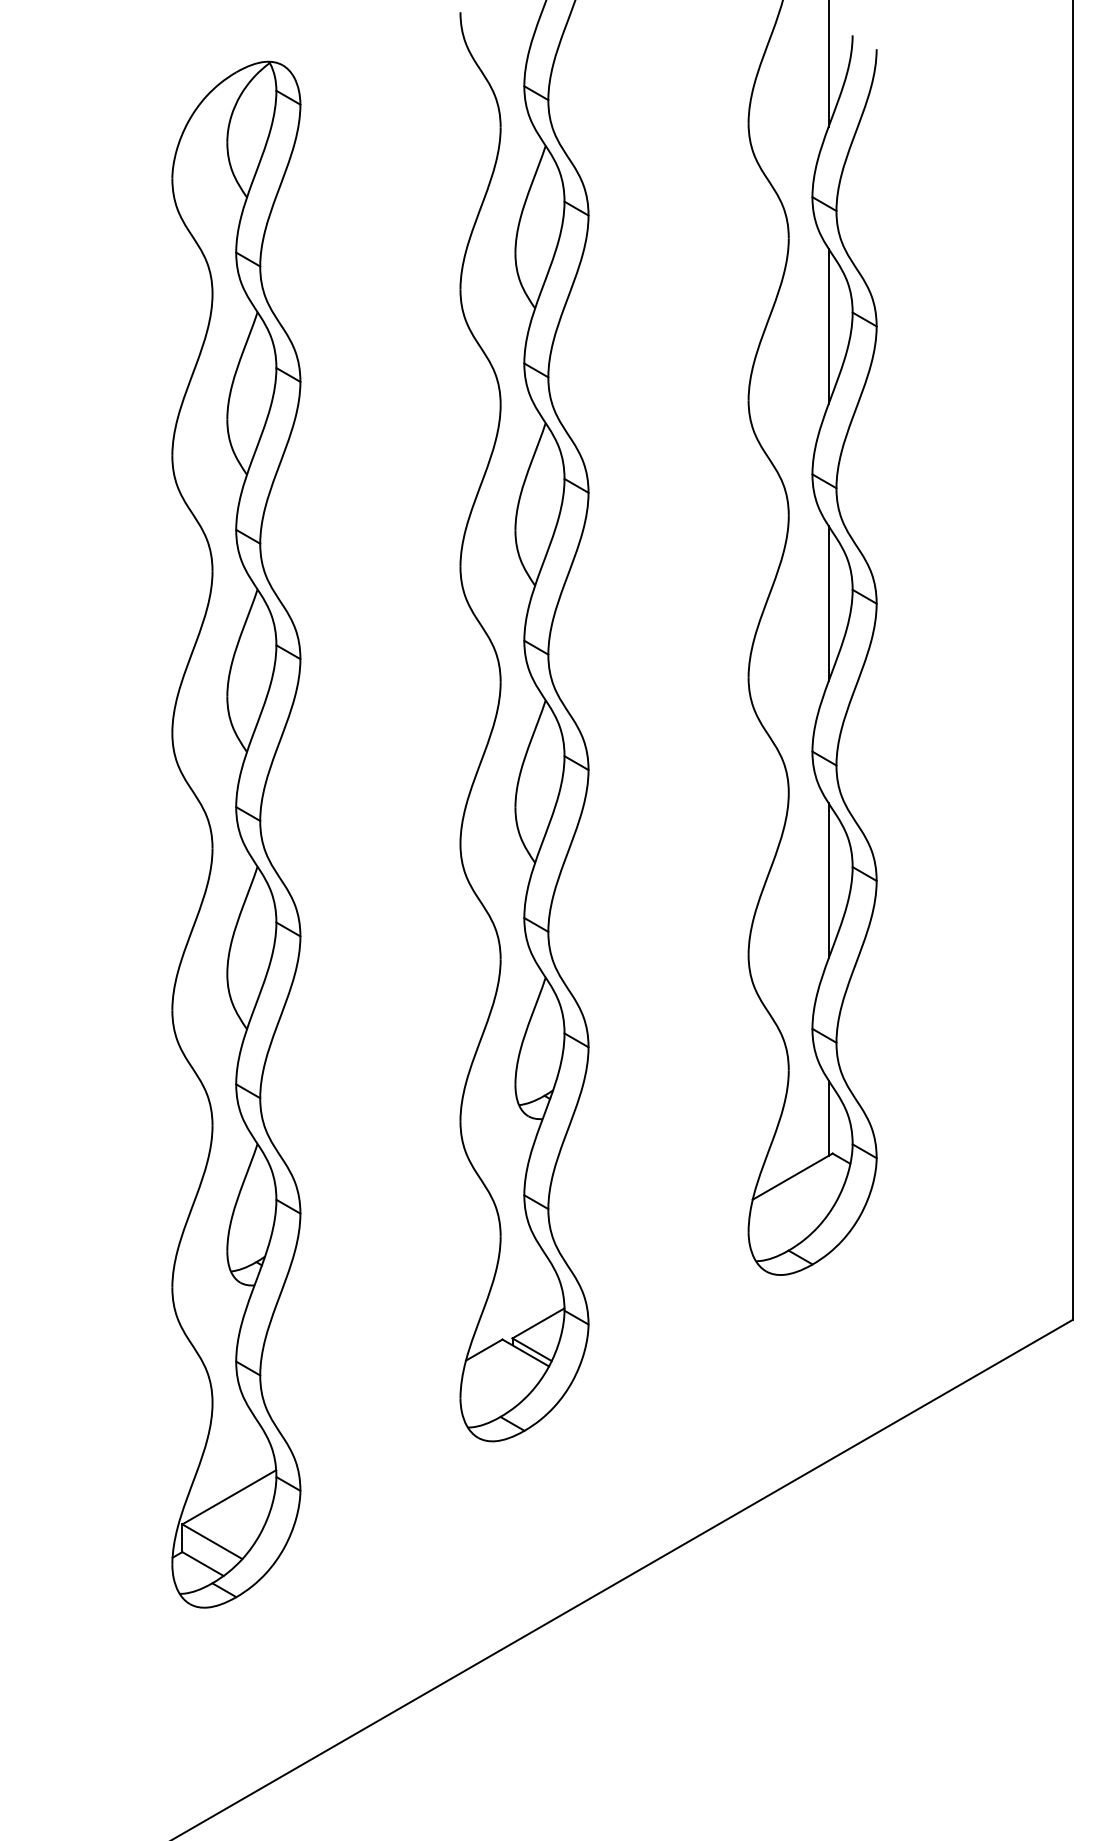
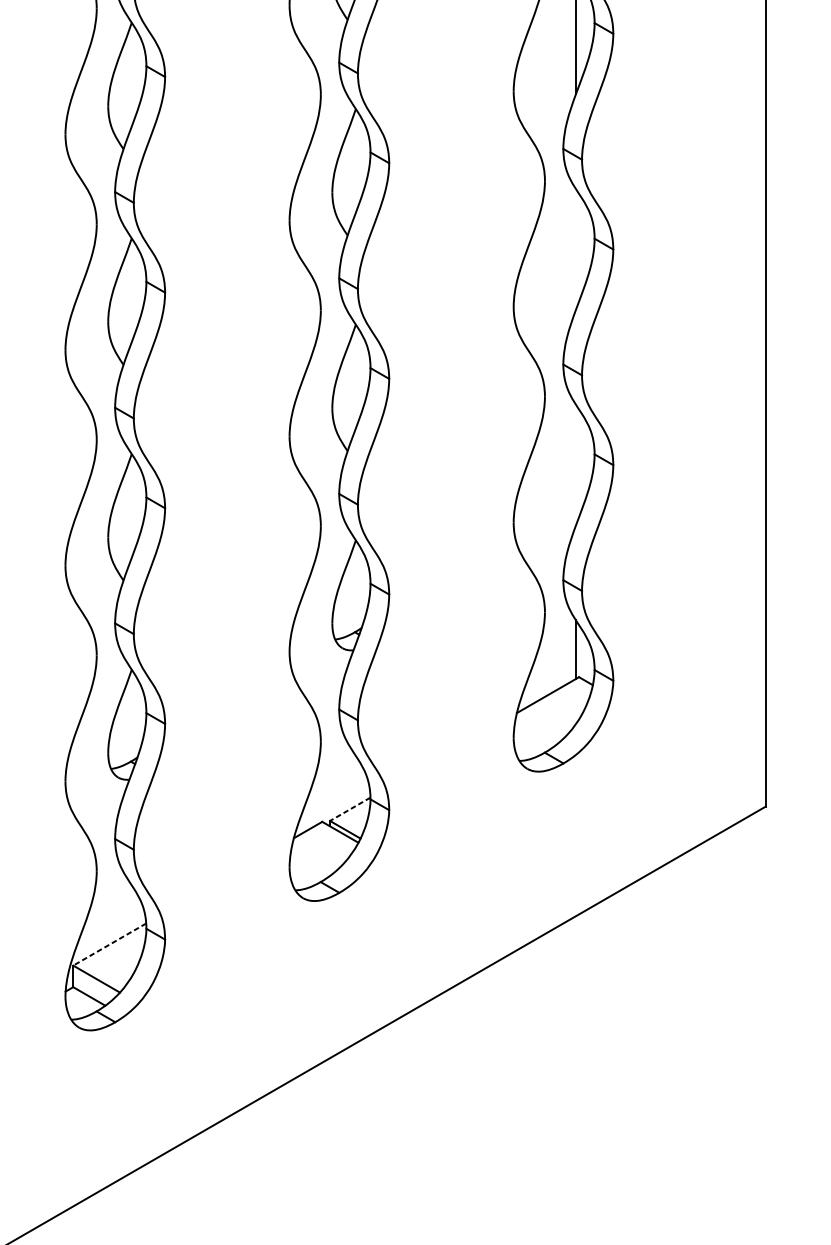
line: (828, 603) -> (575, 249), removed
line: (828, 880) -> (575, 464), removed
line: (538, 1323) -> (350, 809), solid -> dashed
line: (228, 1497) -> (109, 944), solid -> dashed

